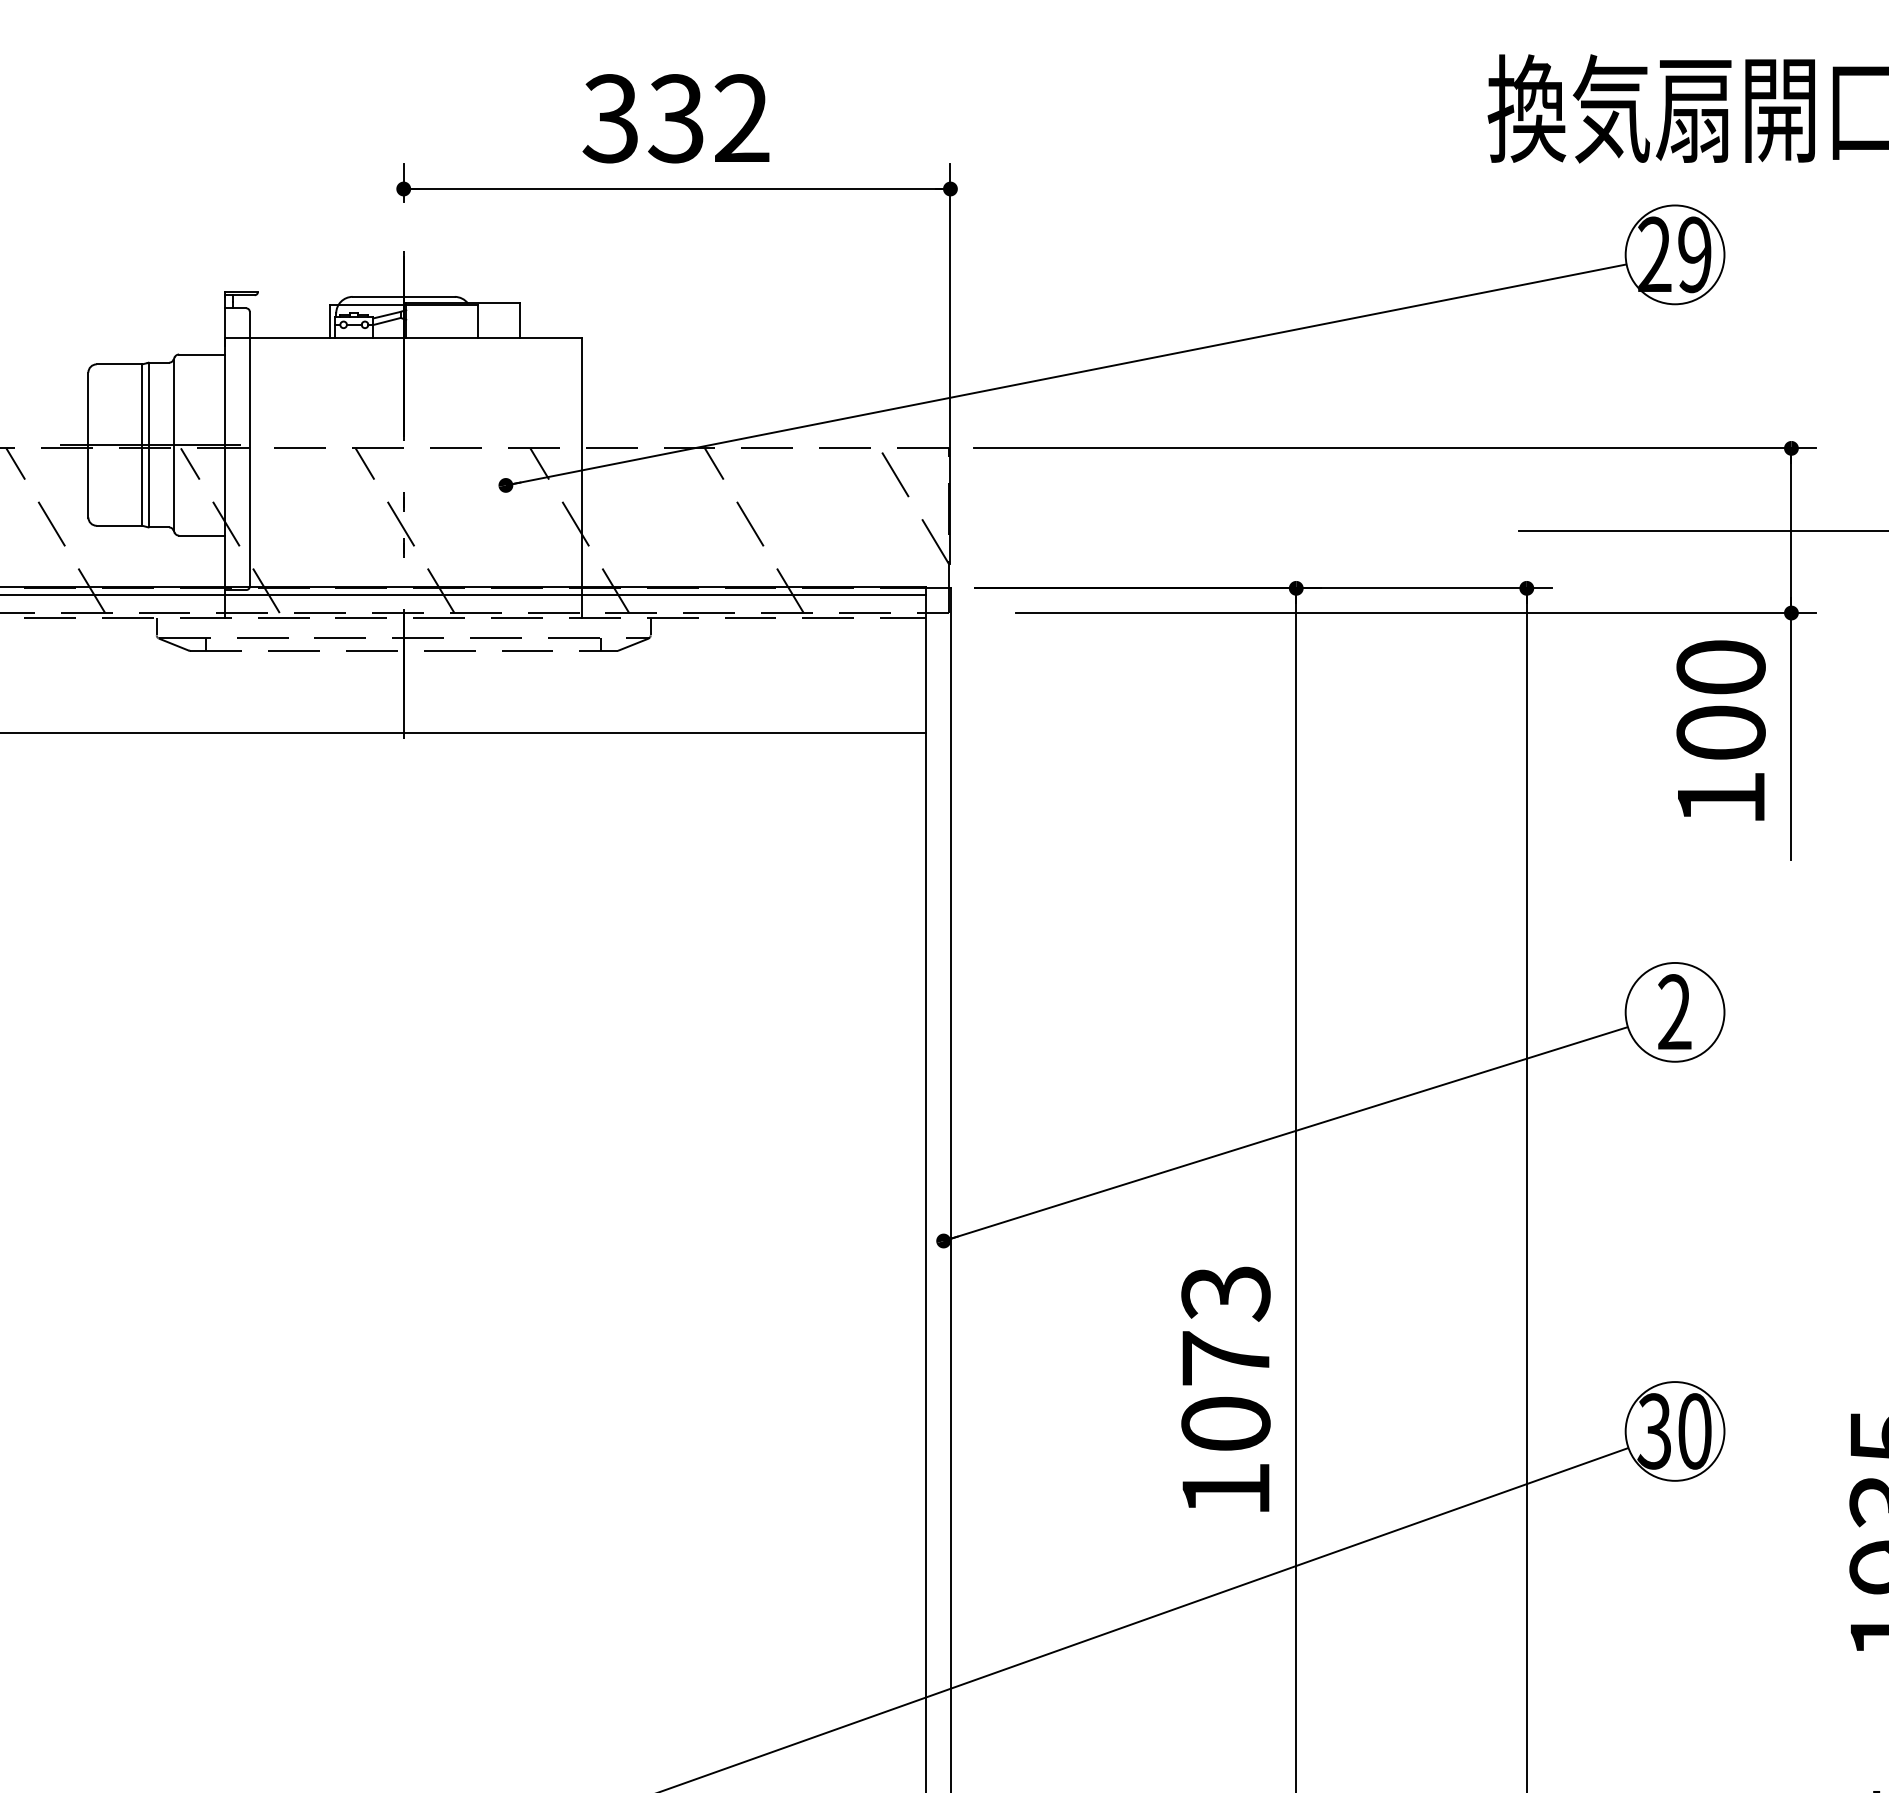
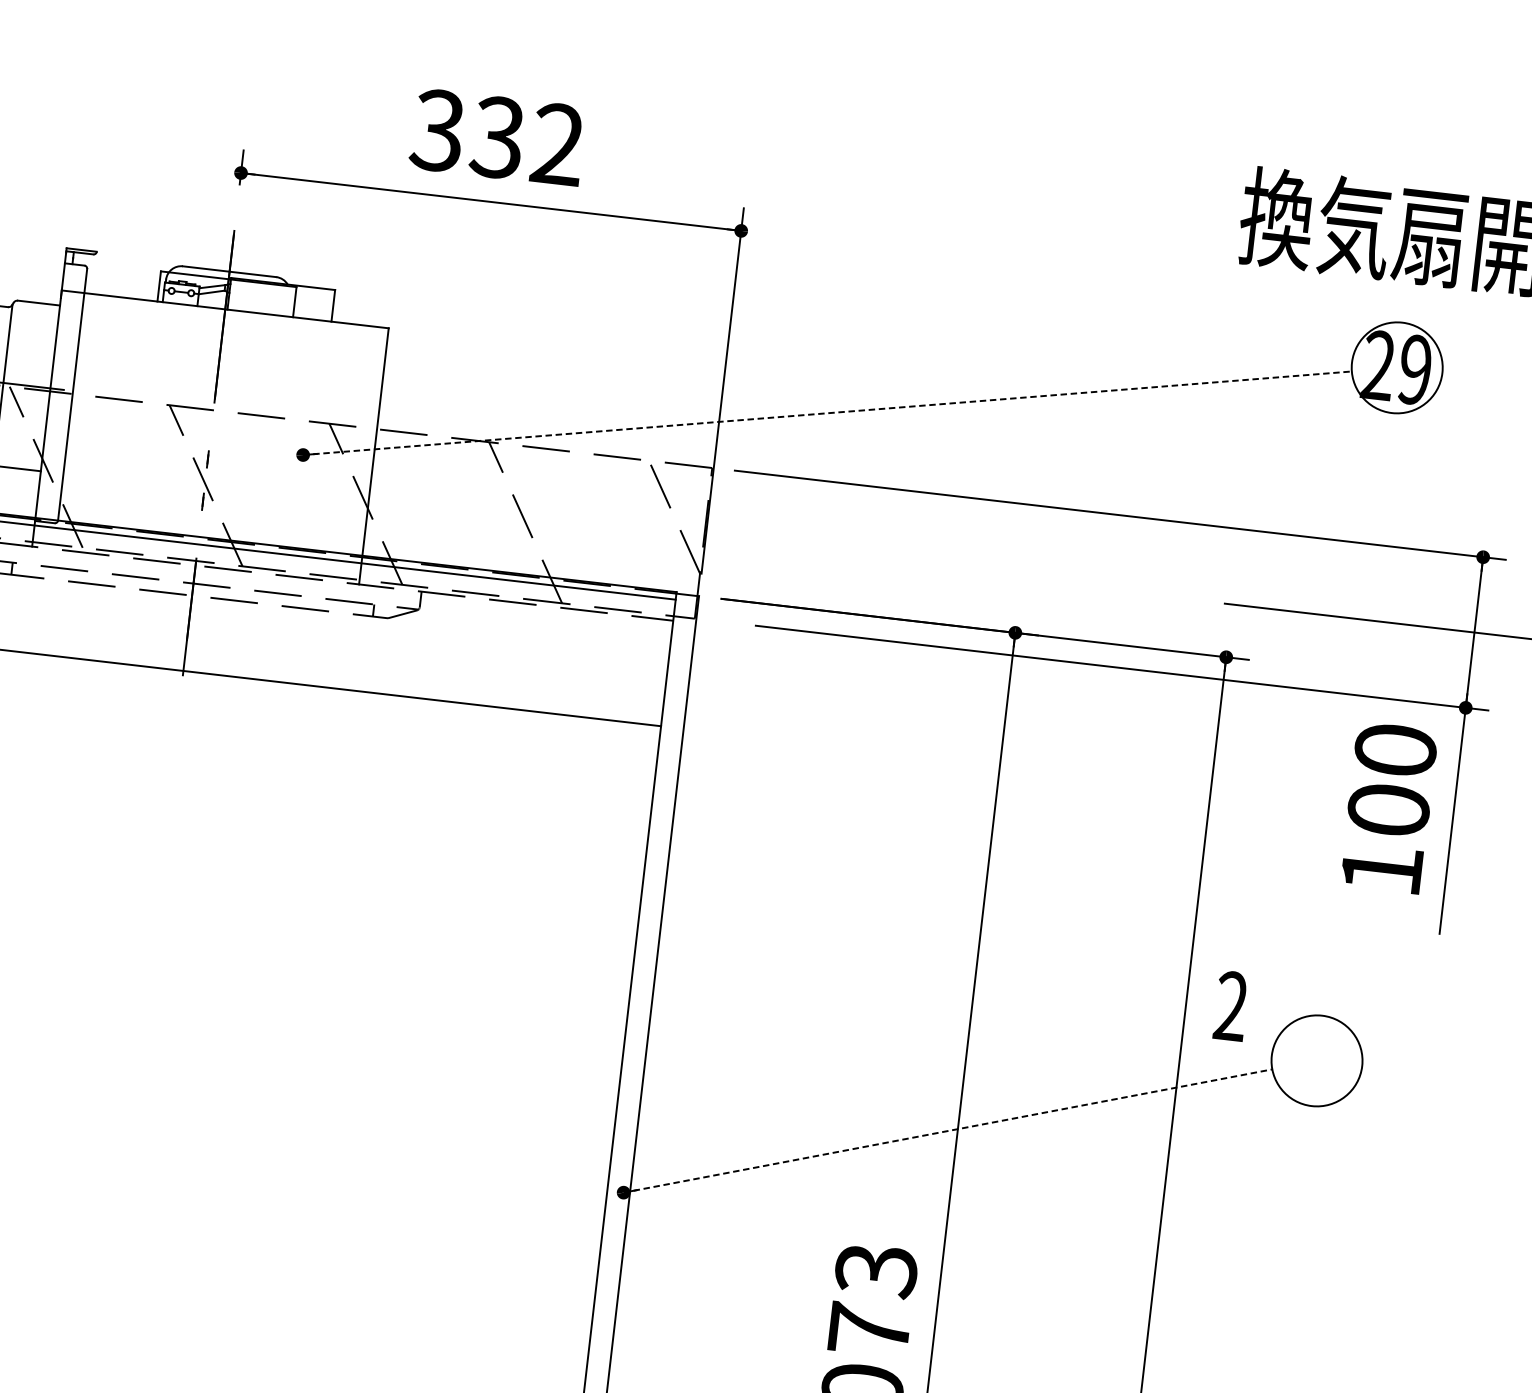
line: (1066, 374) -> (827, 412), solid -> dashed
text: (1674, 1011) -> (1231, 1005), moved
line: (1286, 1133) -> (948, 1130), solid -> dashed

